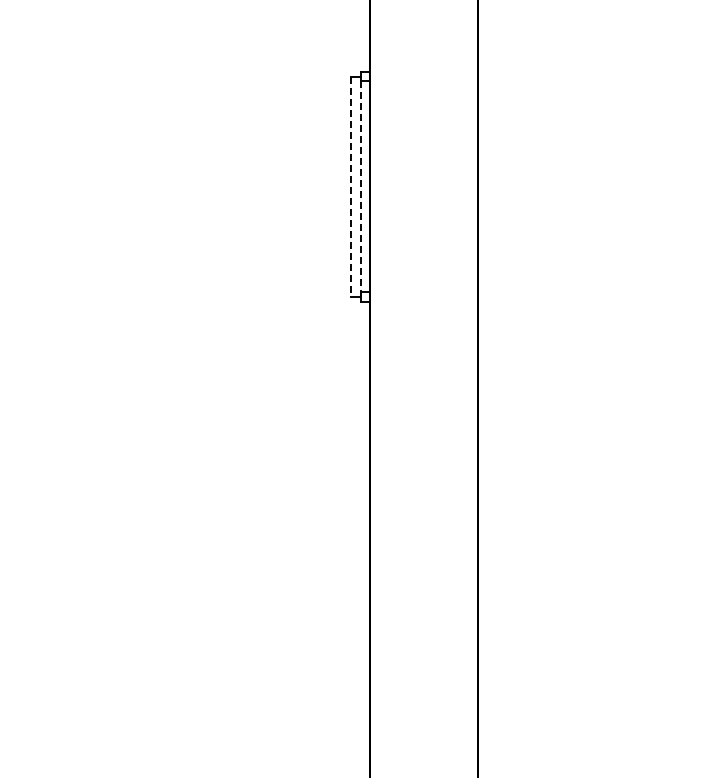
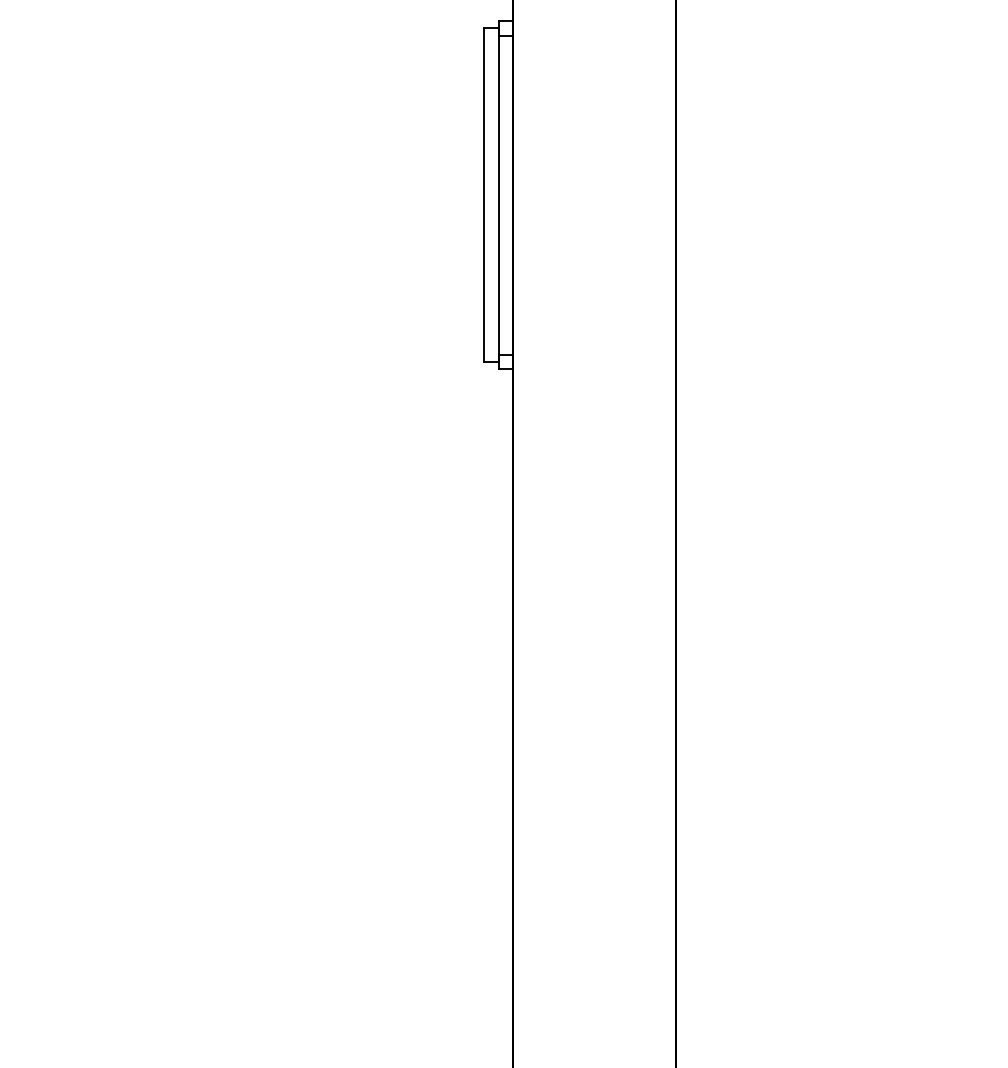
line: (360, 186) -> (498, 194), dashed -> solid
line: (350, 187) -> (483, 196), dashed -> solid

